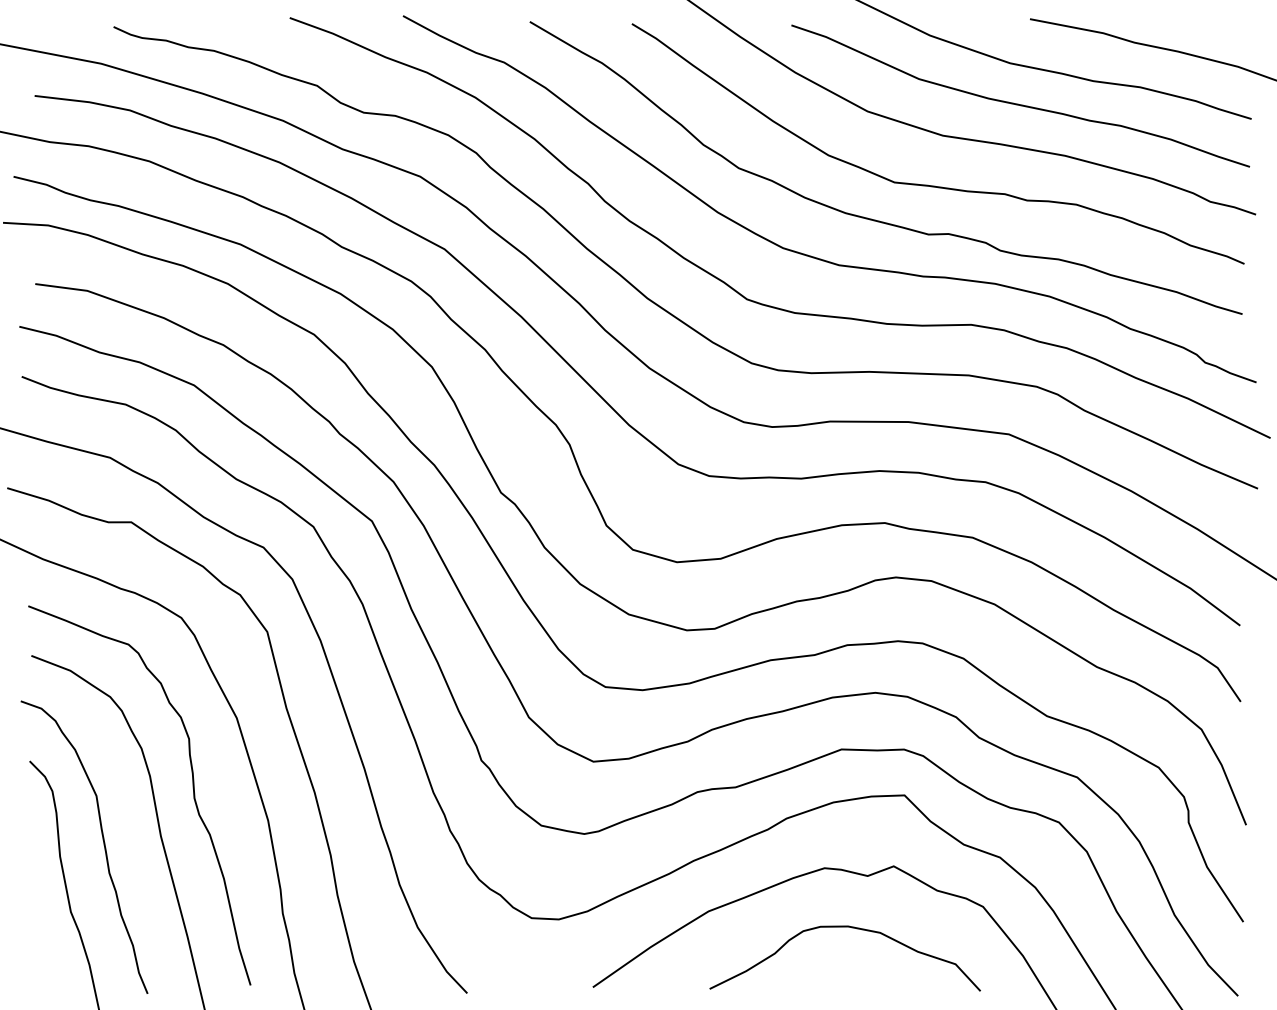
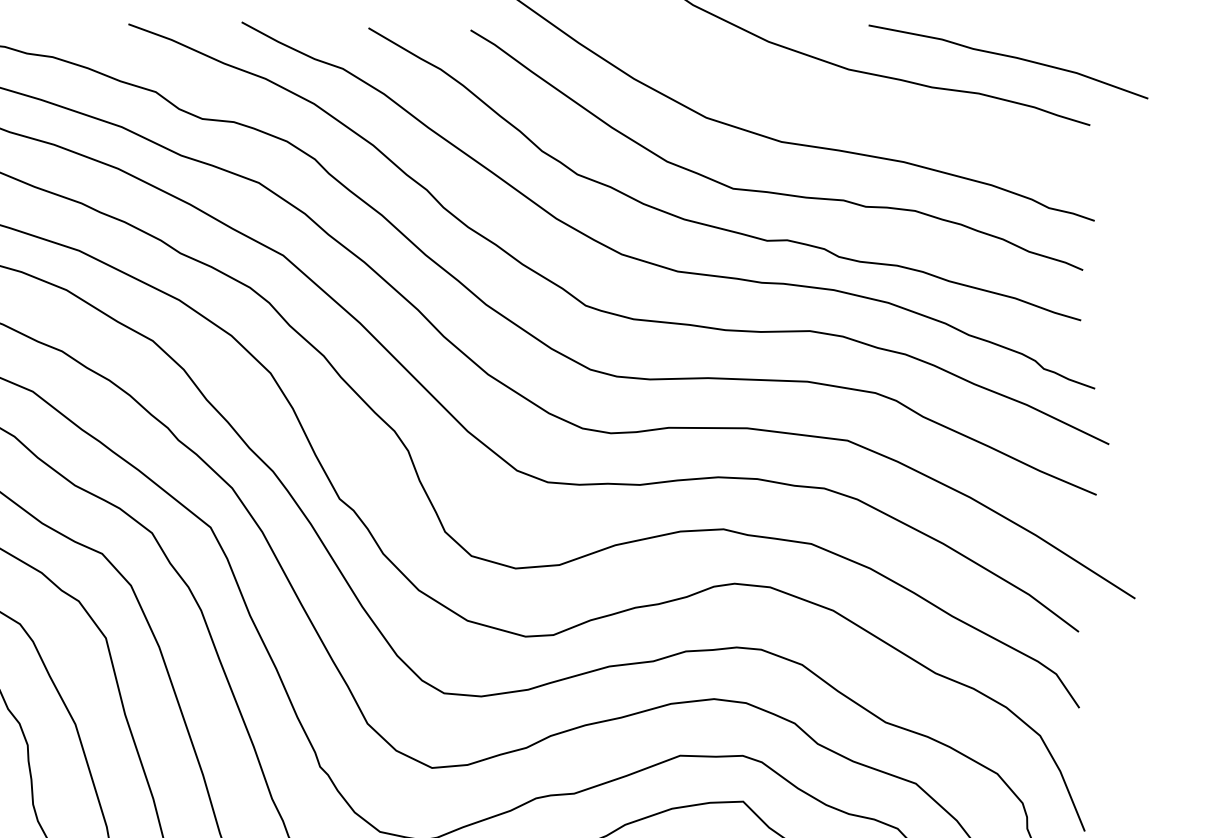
part: (1018, 103) -> (857, 109), removed

